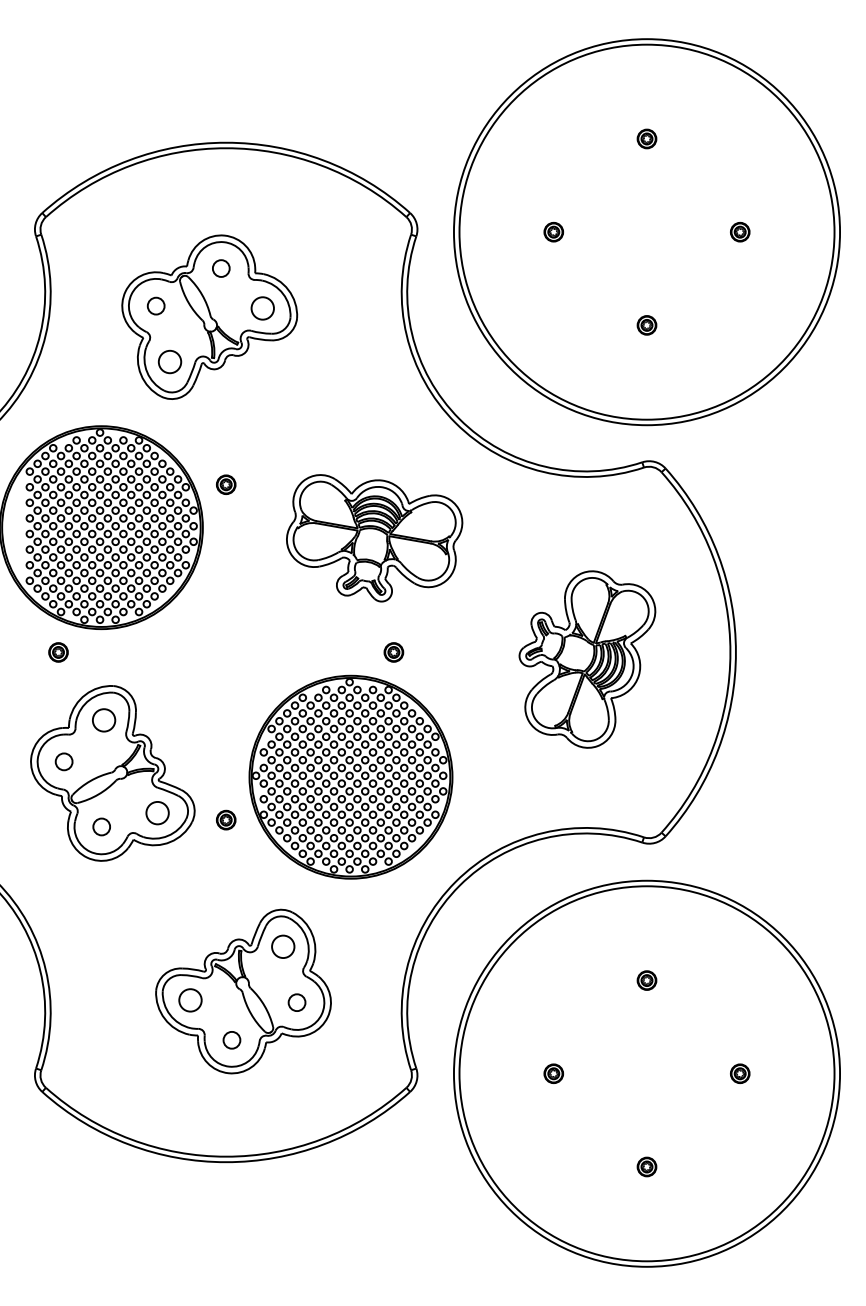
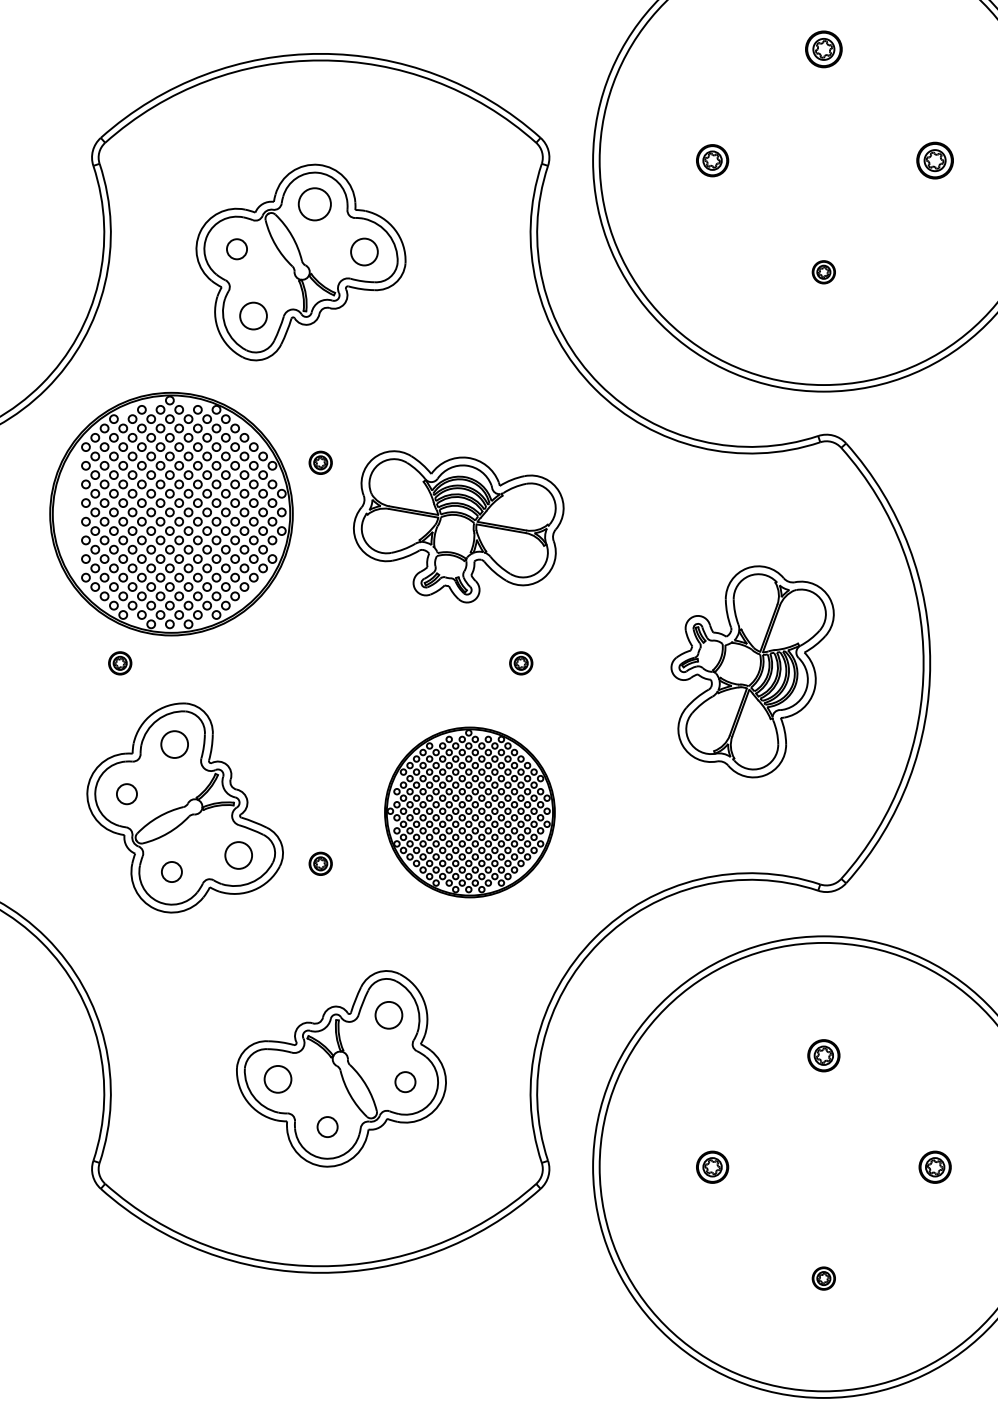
part: (646, 138) -> (823, 48), size x1.6
part: (553, 232) -> (712, 161), size x1.4
part: (740, 232) -> (935, 161), size x1.6
circle: (220, 268) -> (313, 204), size x1.6
part: (374, 538) -> (458, 527), moved
part: (350, 776) -> (469, 811), size x0.7
part: (646, 980) -> (823, 1055), size x1.4
part: (553, 1073) -> (712, 1166), size x1.4
part: (740, 1073) -> (935, 1166), size x1.4

